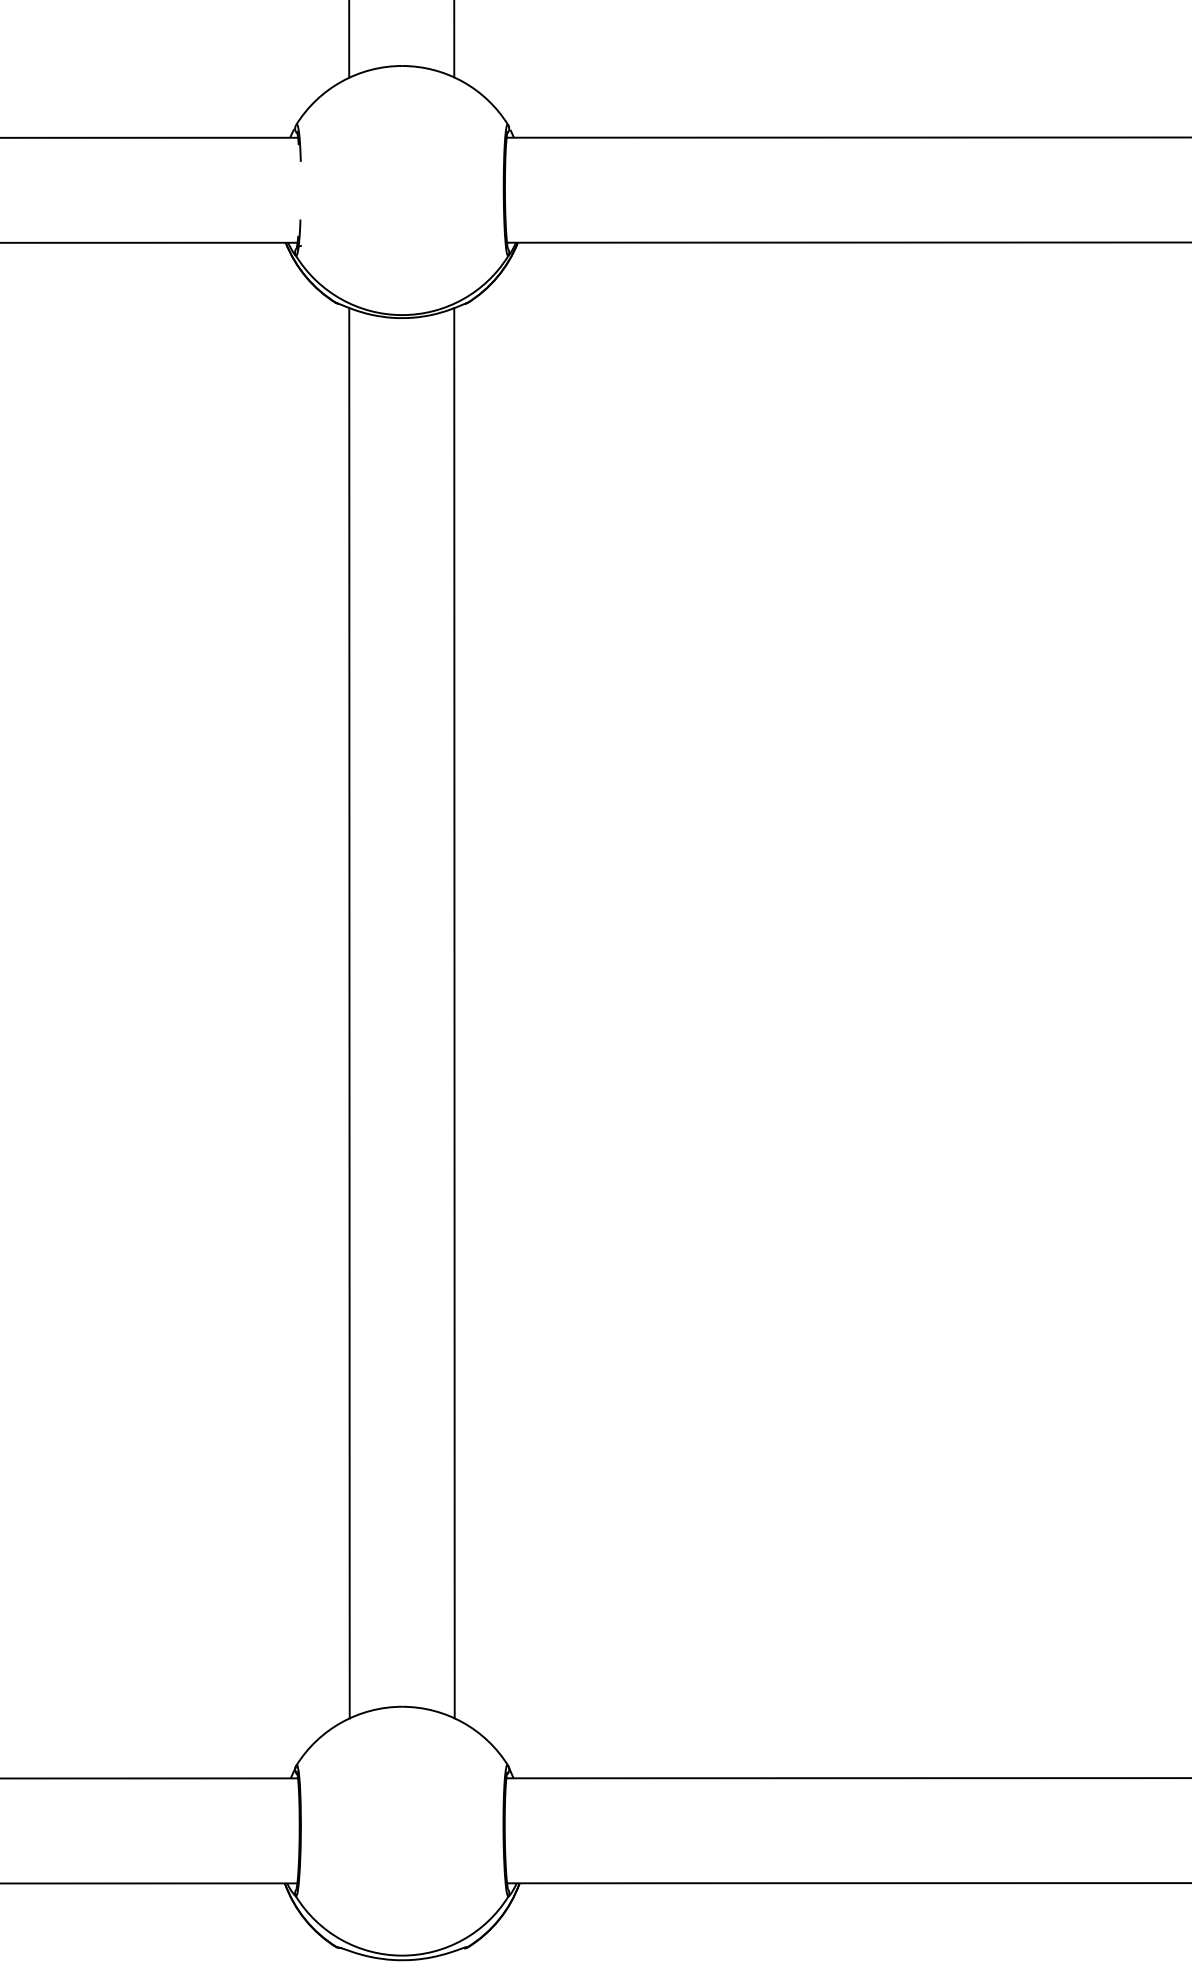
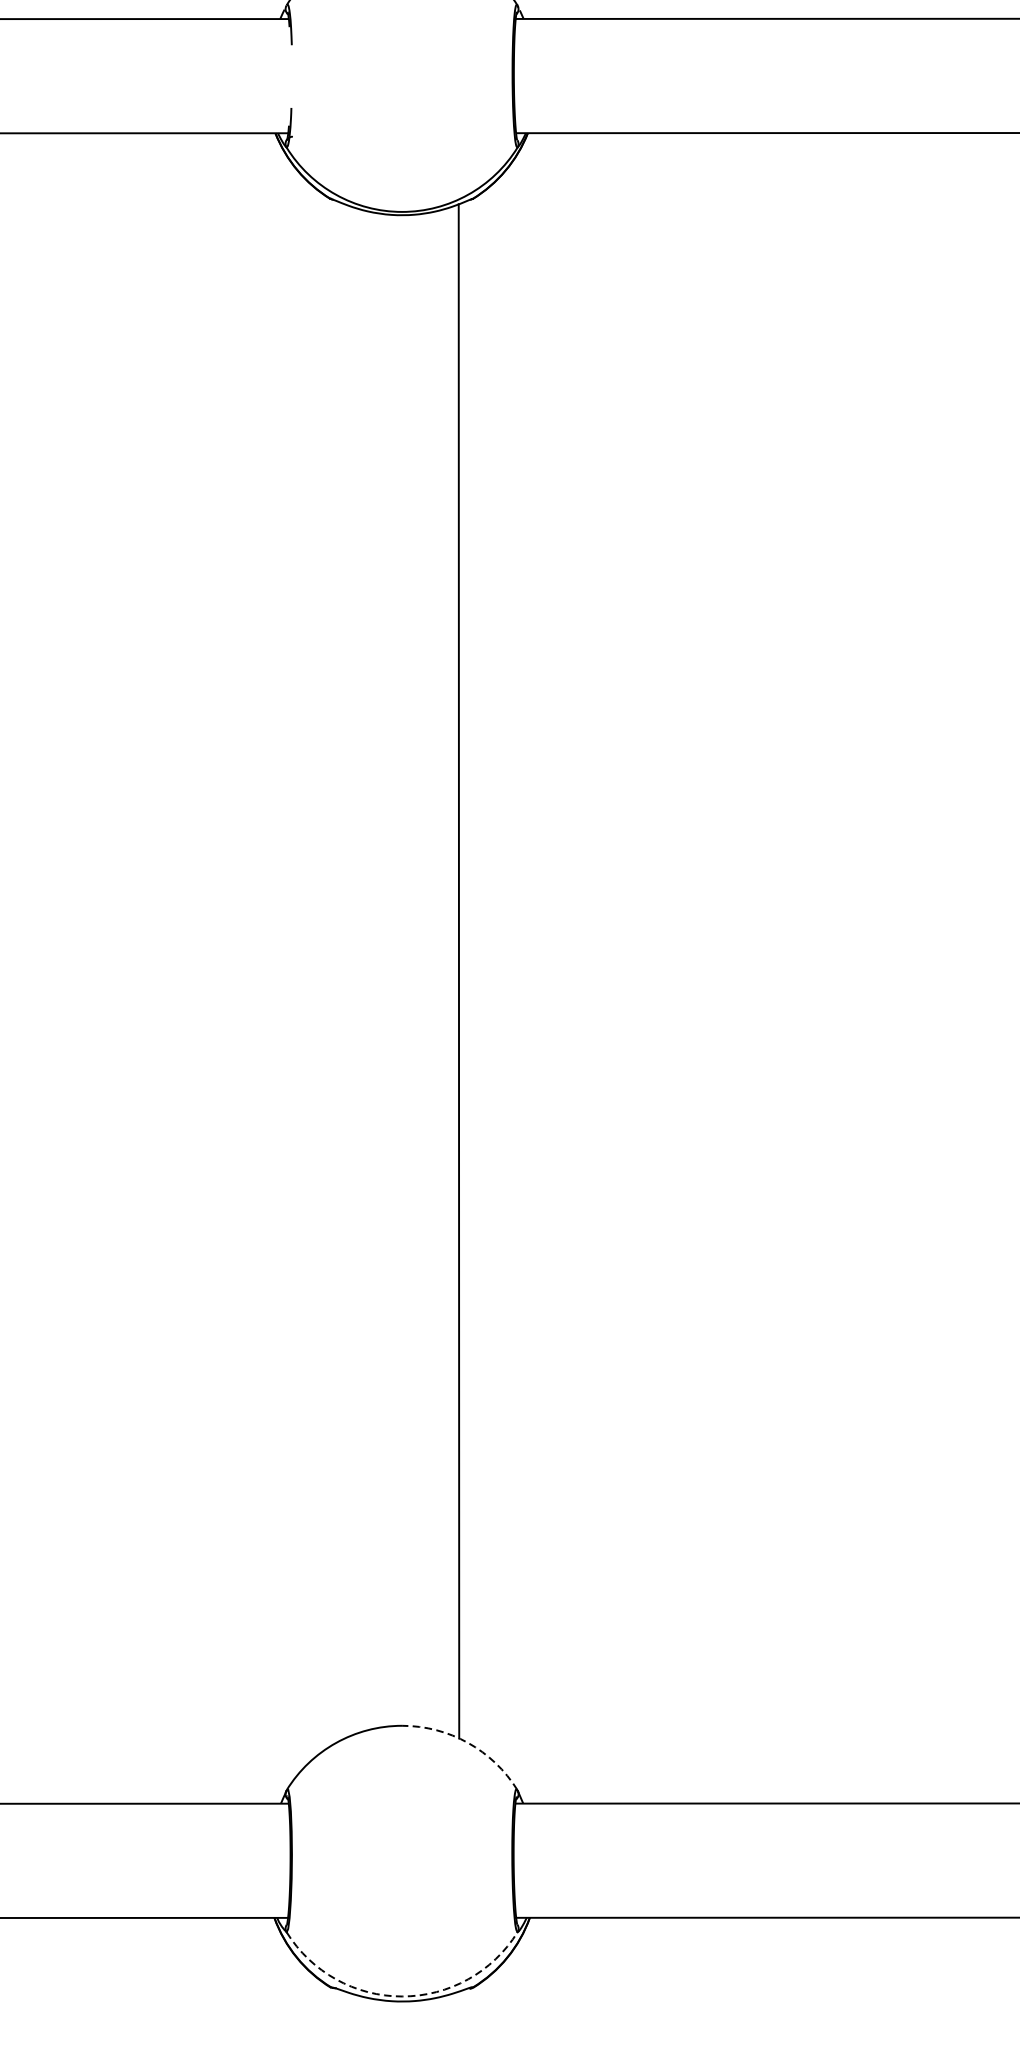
line: (349, 1012) -> (344, 970), removed
arc: (462, 1722) -> (467, 1742), solid -> dashed
arc: (402, 1955) -> (402, 1996), solid -> dashed

